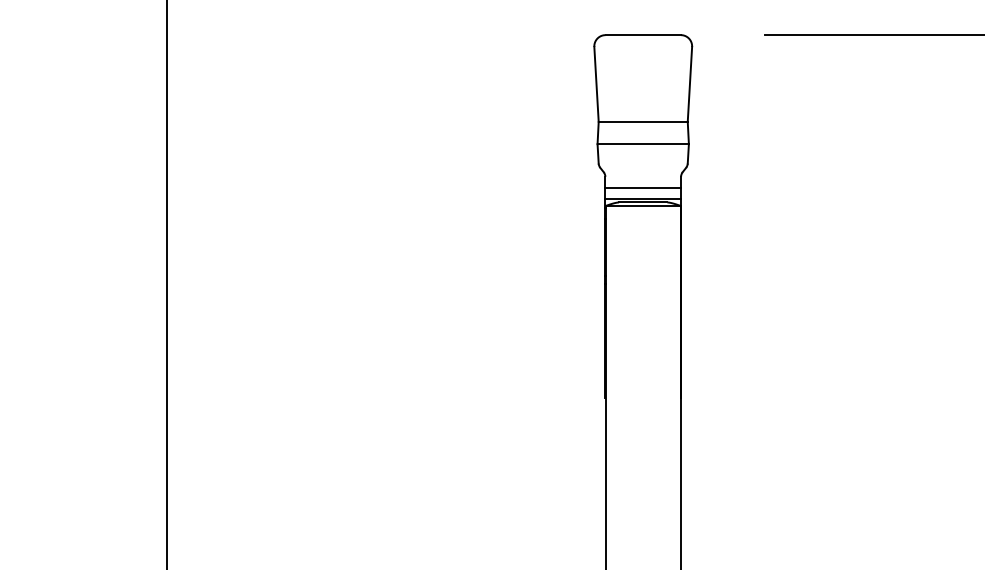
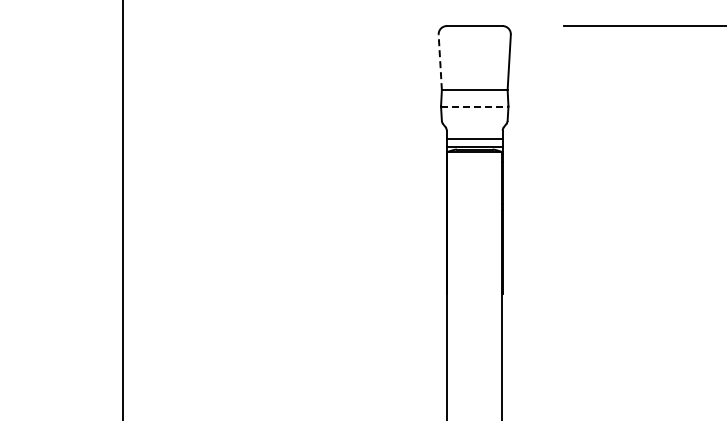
line: (596, 84) -> (440, 62), solid -> dashed
line: (642, 144) -> (474, 106), solid -> dashed

